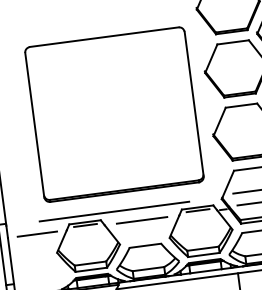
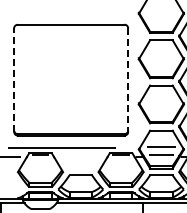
line: (194, 104) -> (128, 80), solid -> dashed
line: (35, 125) -> (14, 80), solid -> dashed
line: (141, 220) -> (80, 157), removed

